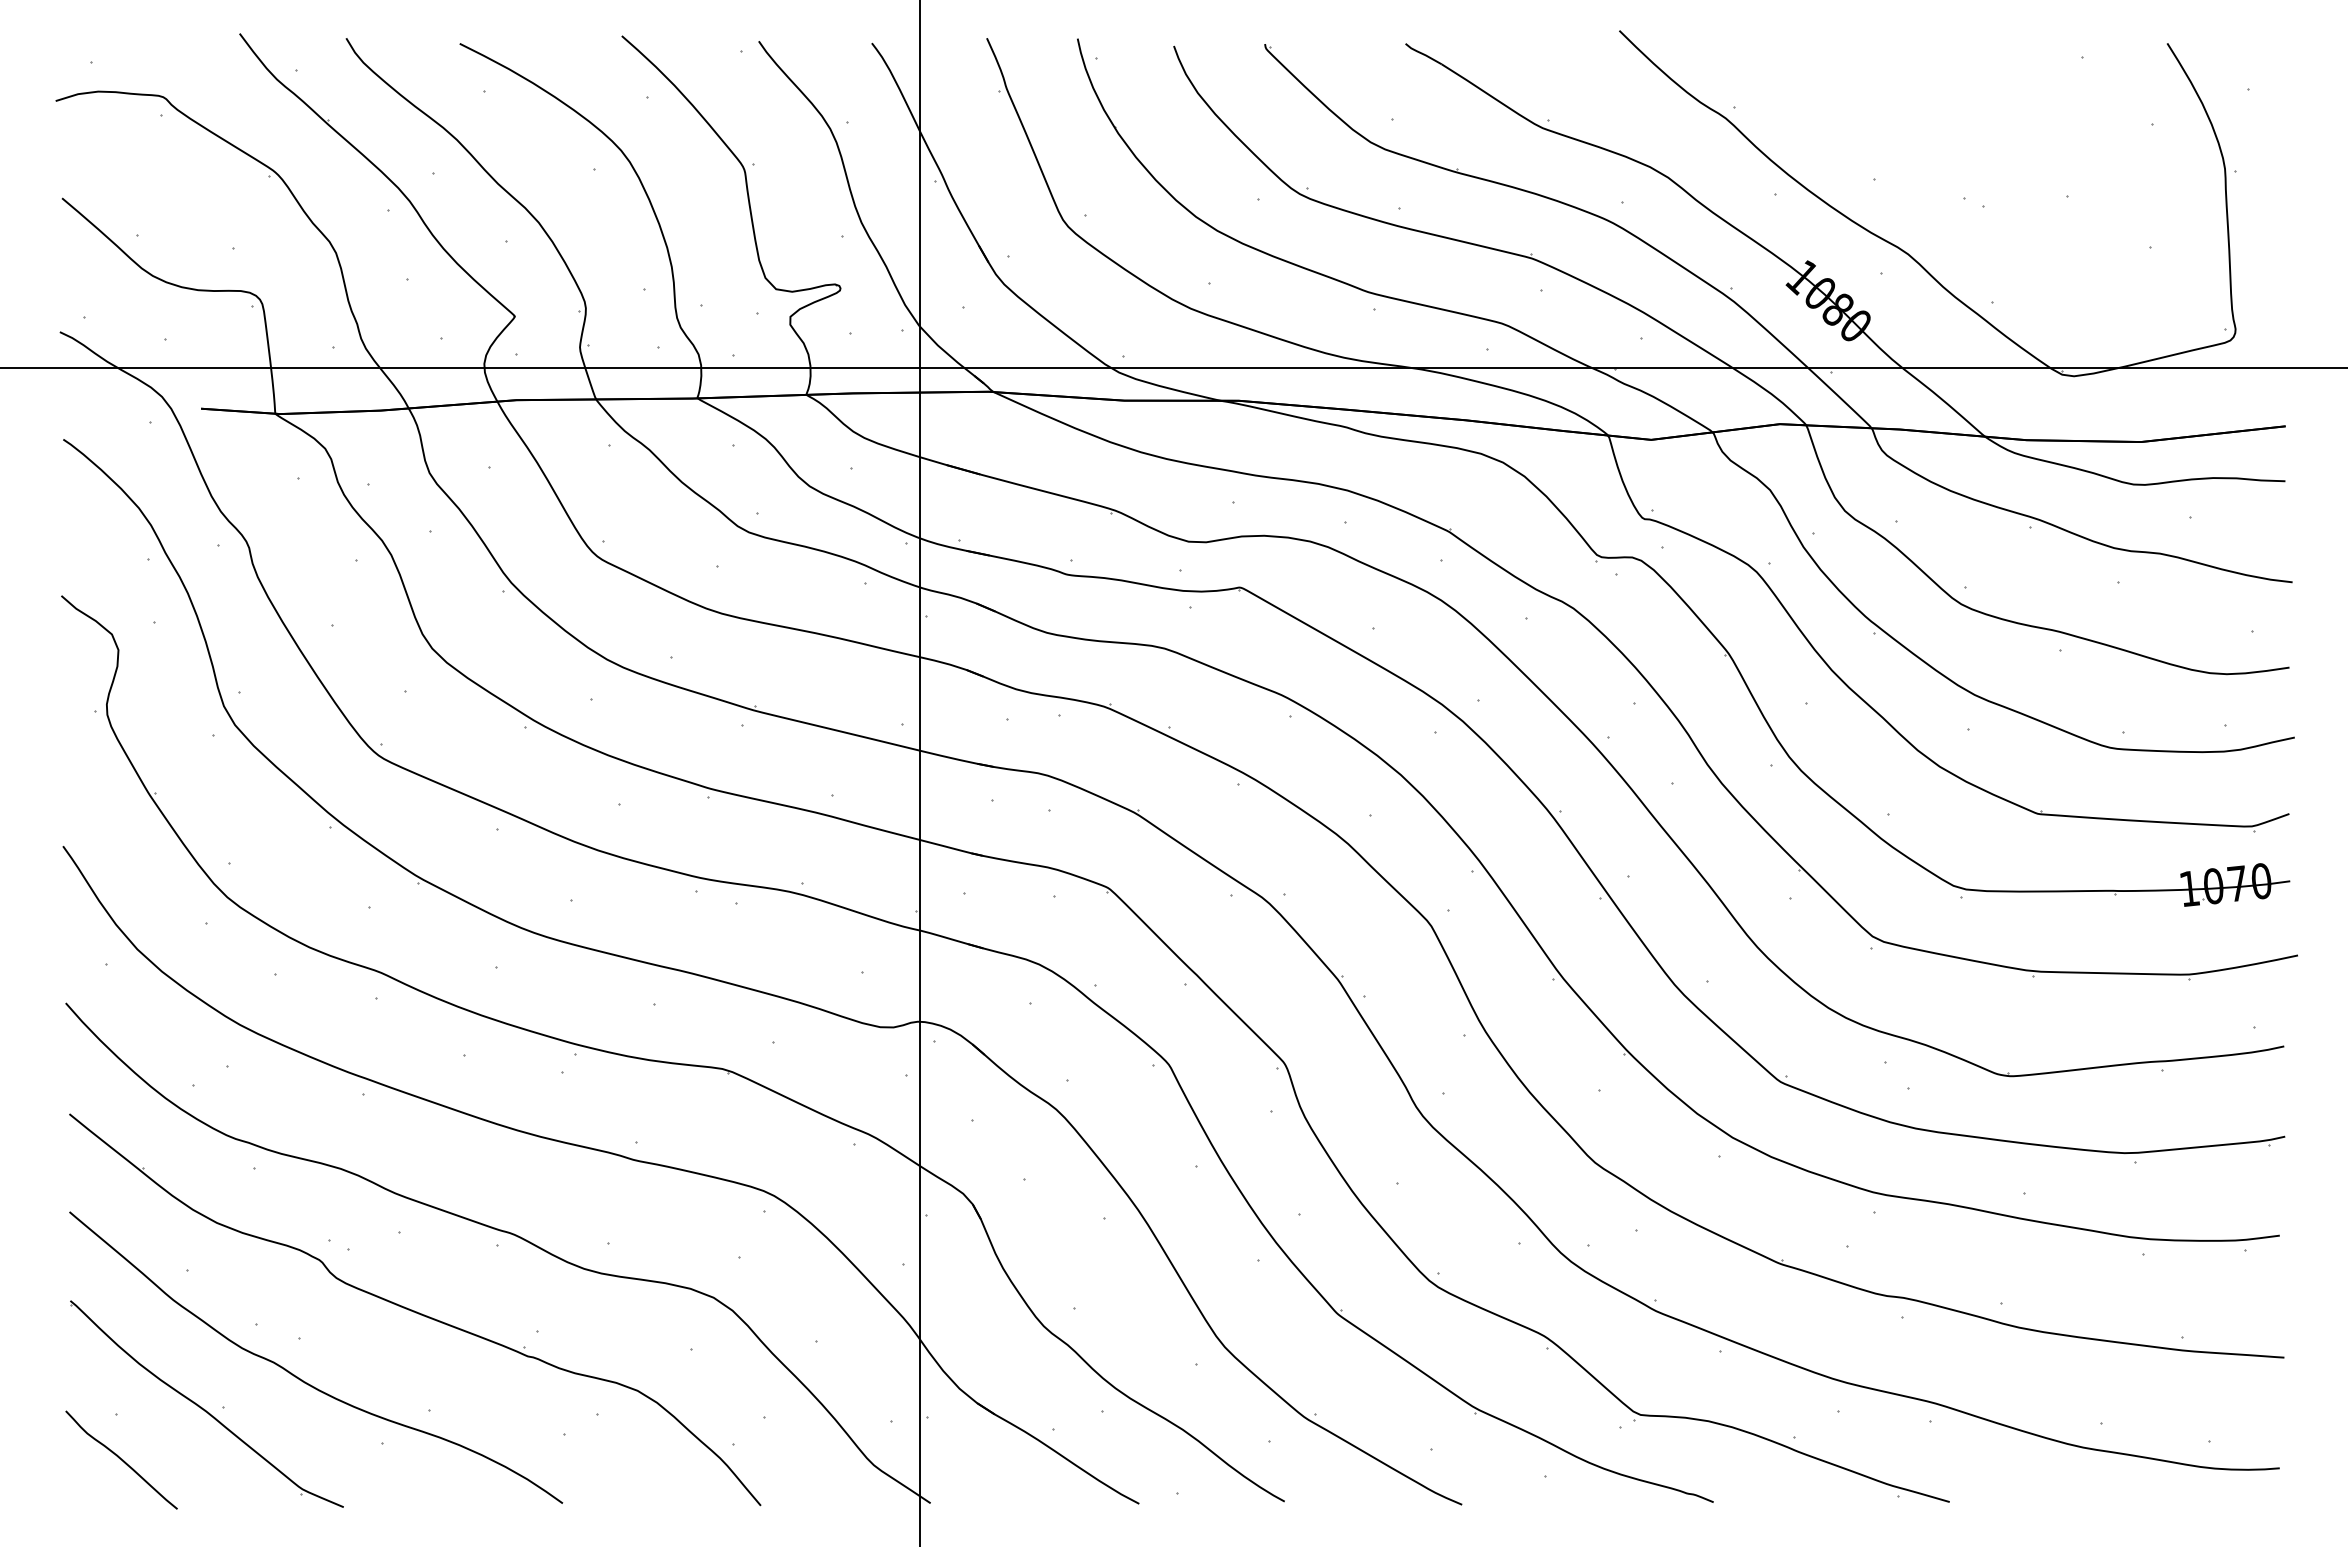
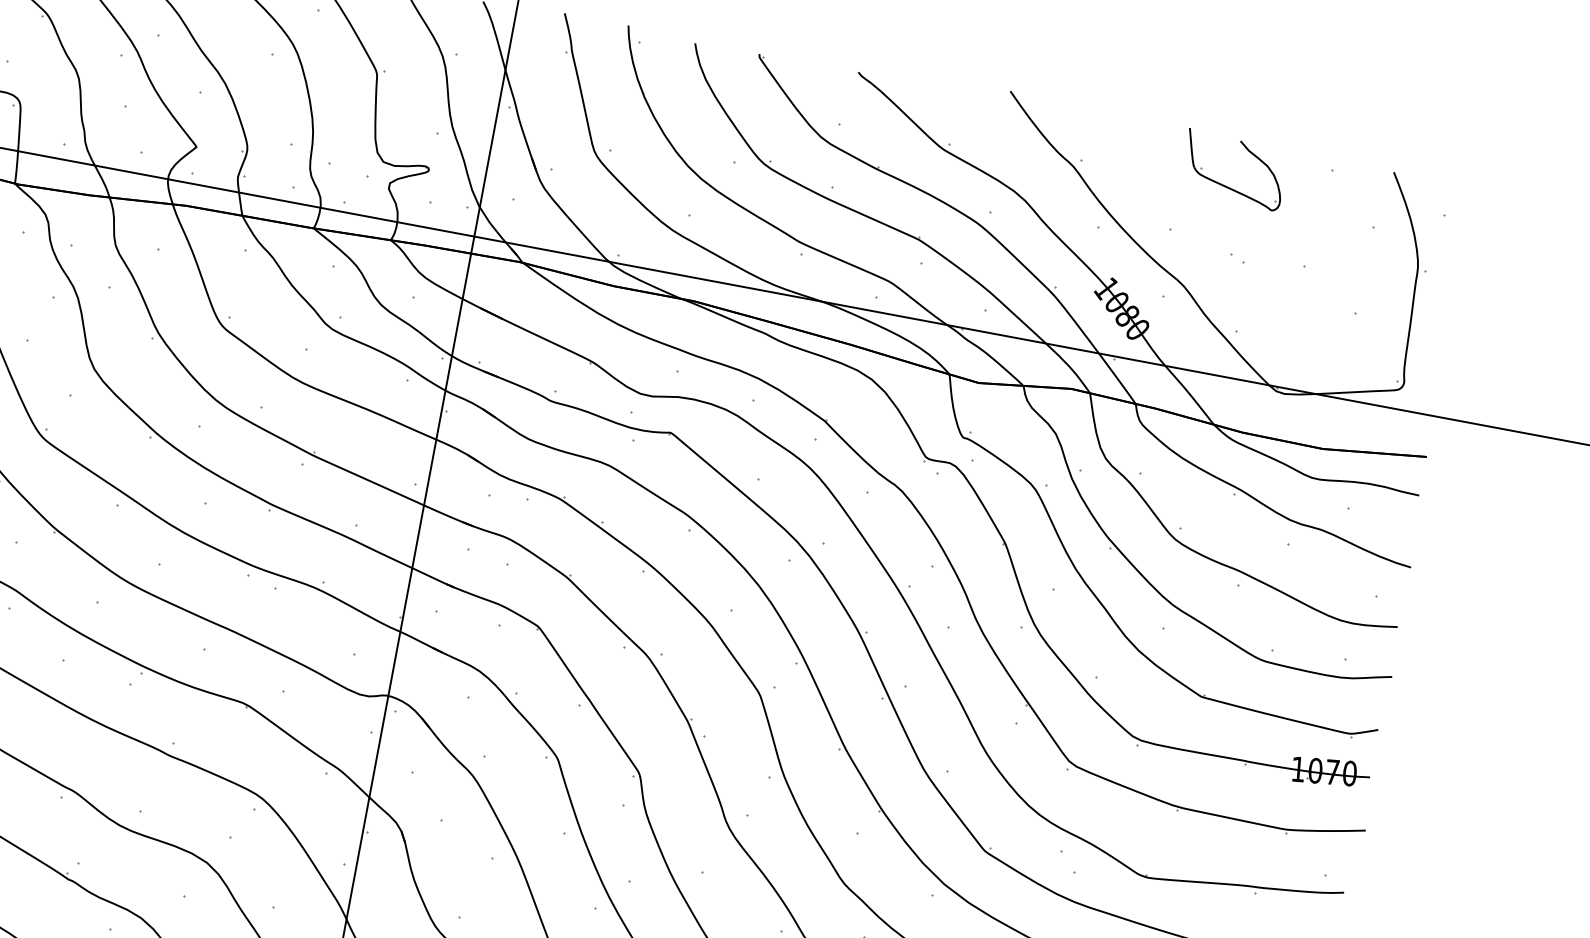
part: (1940, 105) -> (1226, 186), added

